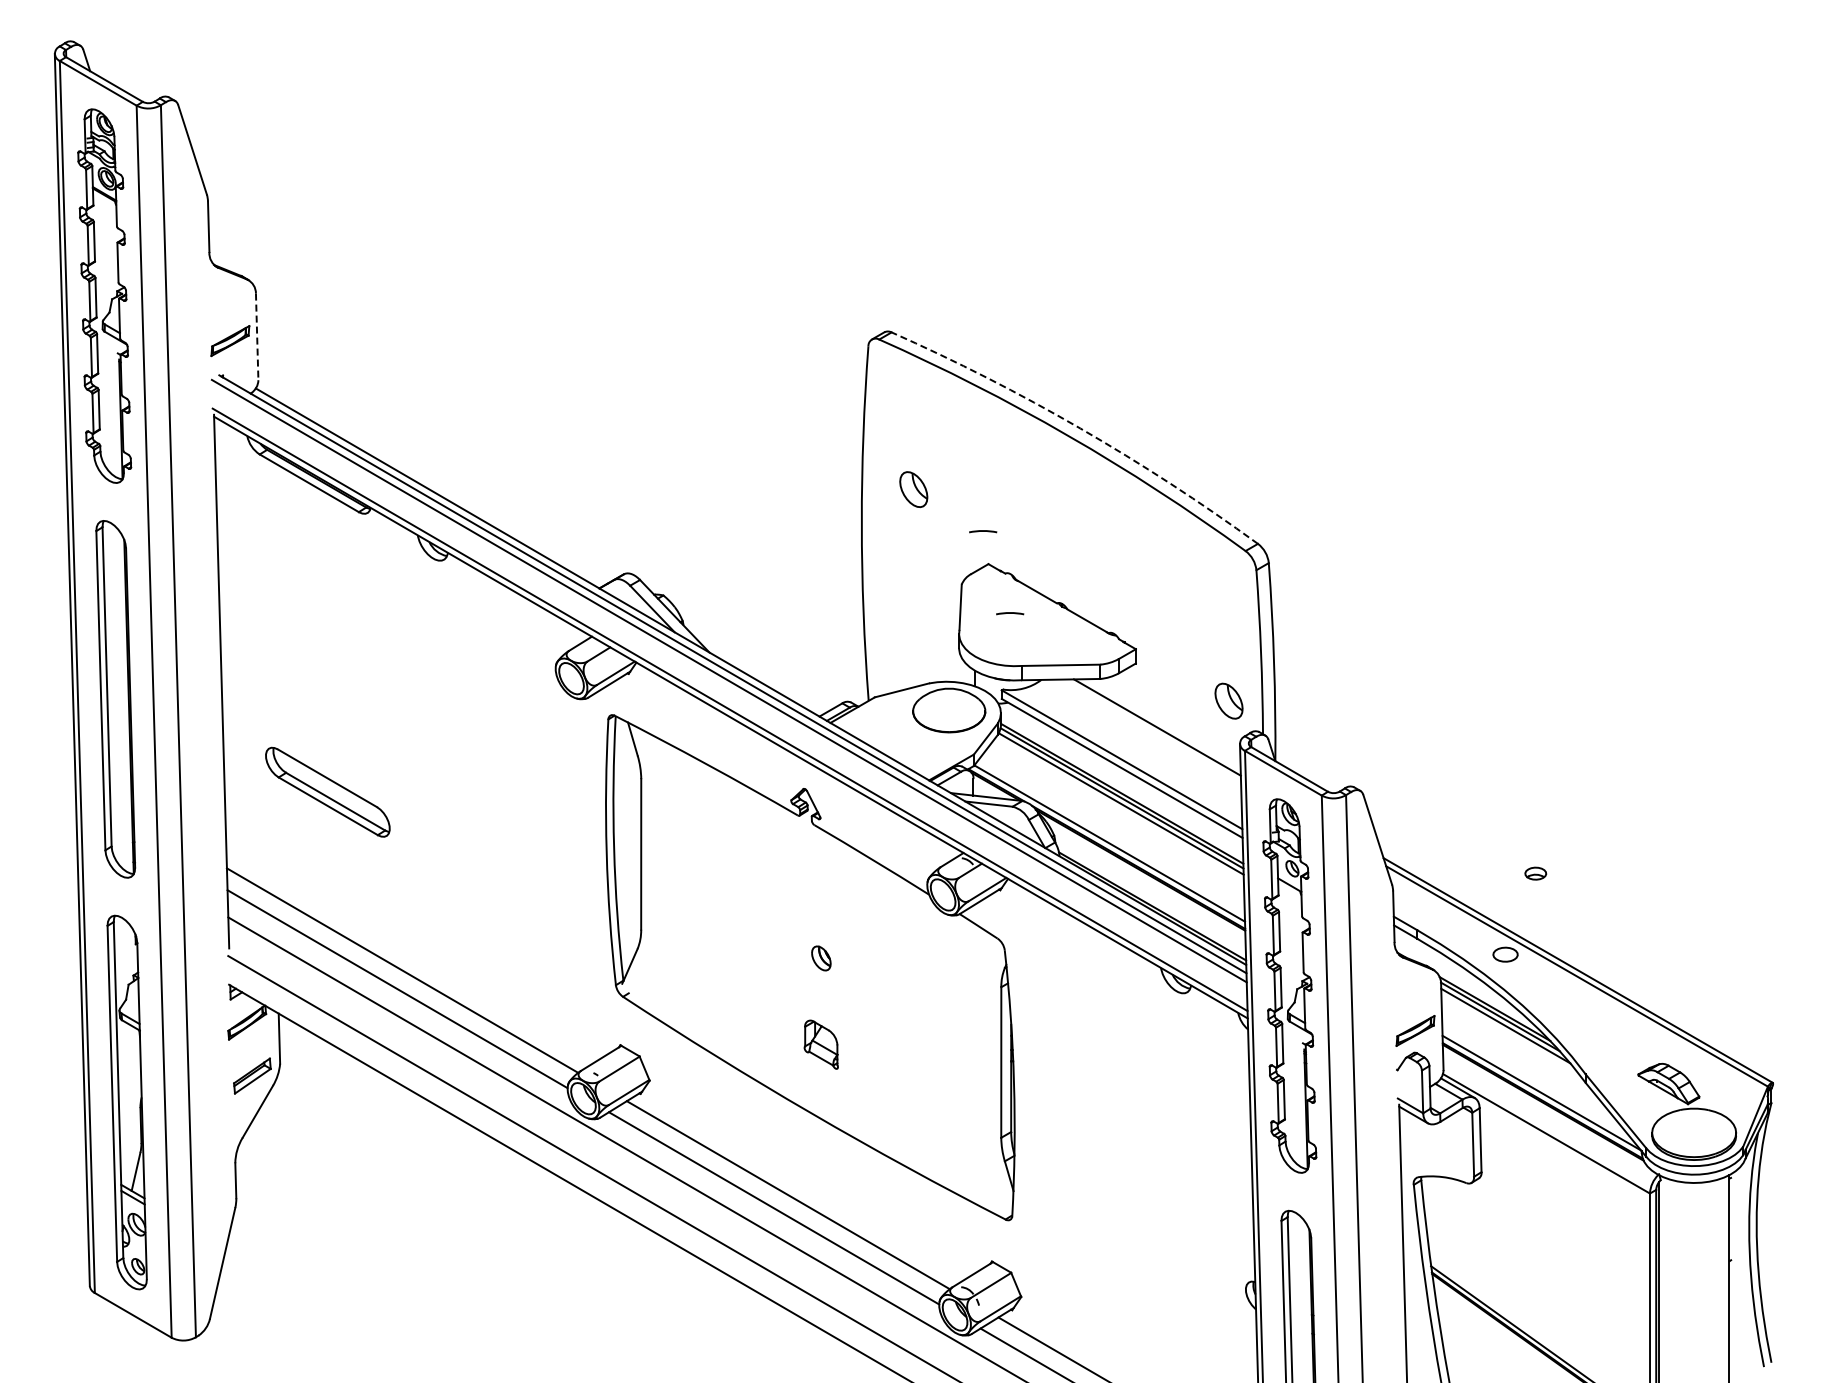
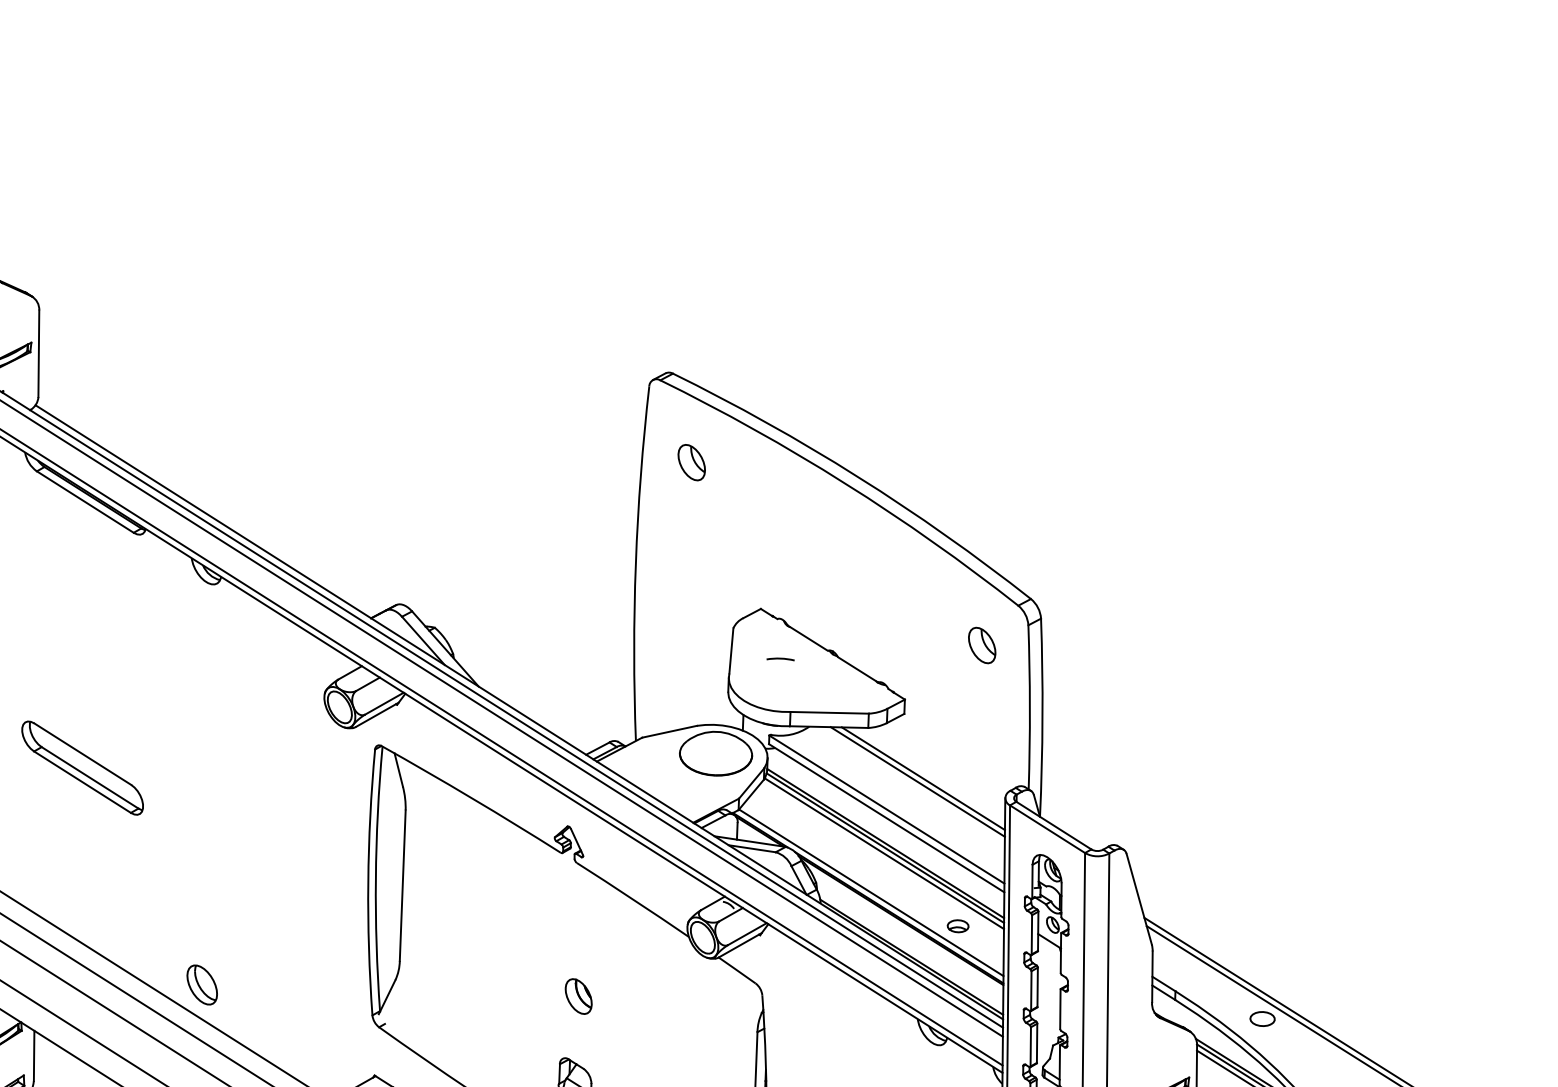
line: (257, 337) -> (39, 354), dashed -> solid
arc: (1080, 428) -> (858, 476), dashed -> solid
part: (913, 489) -> (691, 462), moved
line: (983, 531) -> (757, 576), removed
part: (1228, 700) -> (981, 644), moved
line: (1151, 730) -> (917, 781), added
part: (327, 791) -> (82, 767), moved
part: (1535, 873) -> (957, 926), moved
part: (821, 958) -> (578, 996), size x1.43
part: (444, 961) -> (202, 985), added

